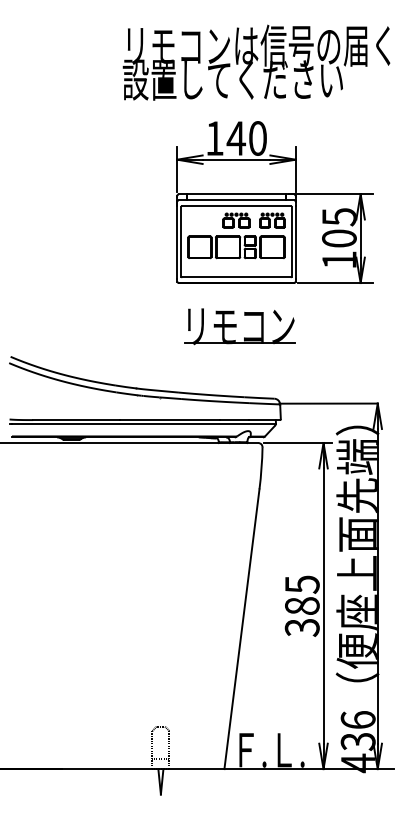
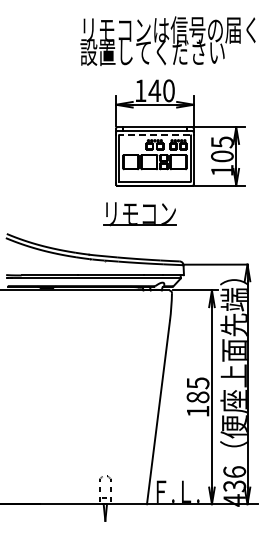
line: (235, 206) -> (154, 135), solid -> dashed
part: (238, 327) -> (139, 214), moved
text: (301, 627) -> (197, 411), 385 -> 185

